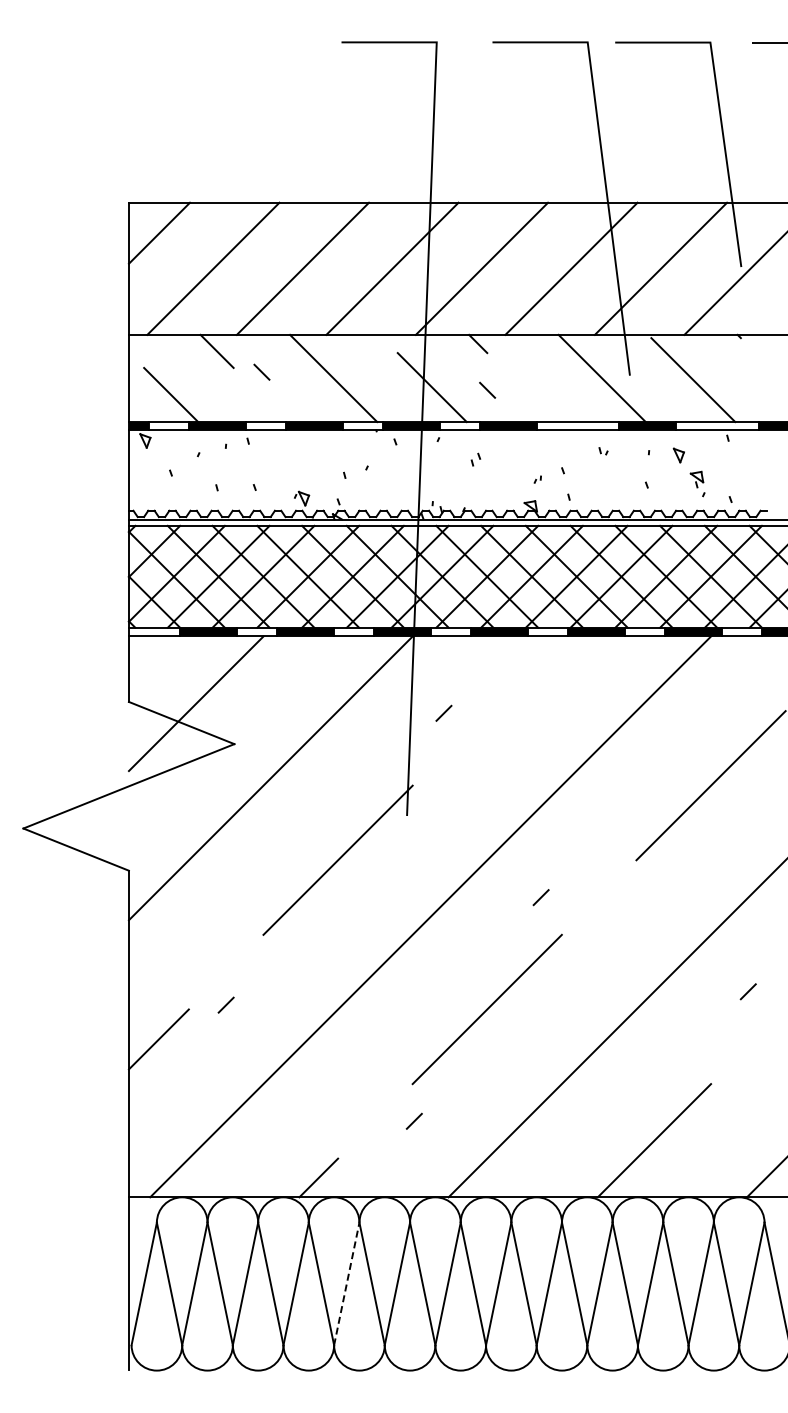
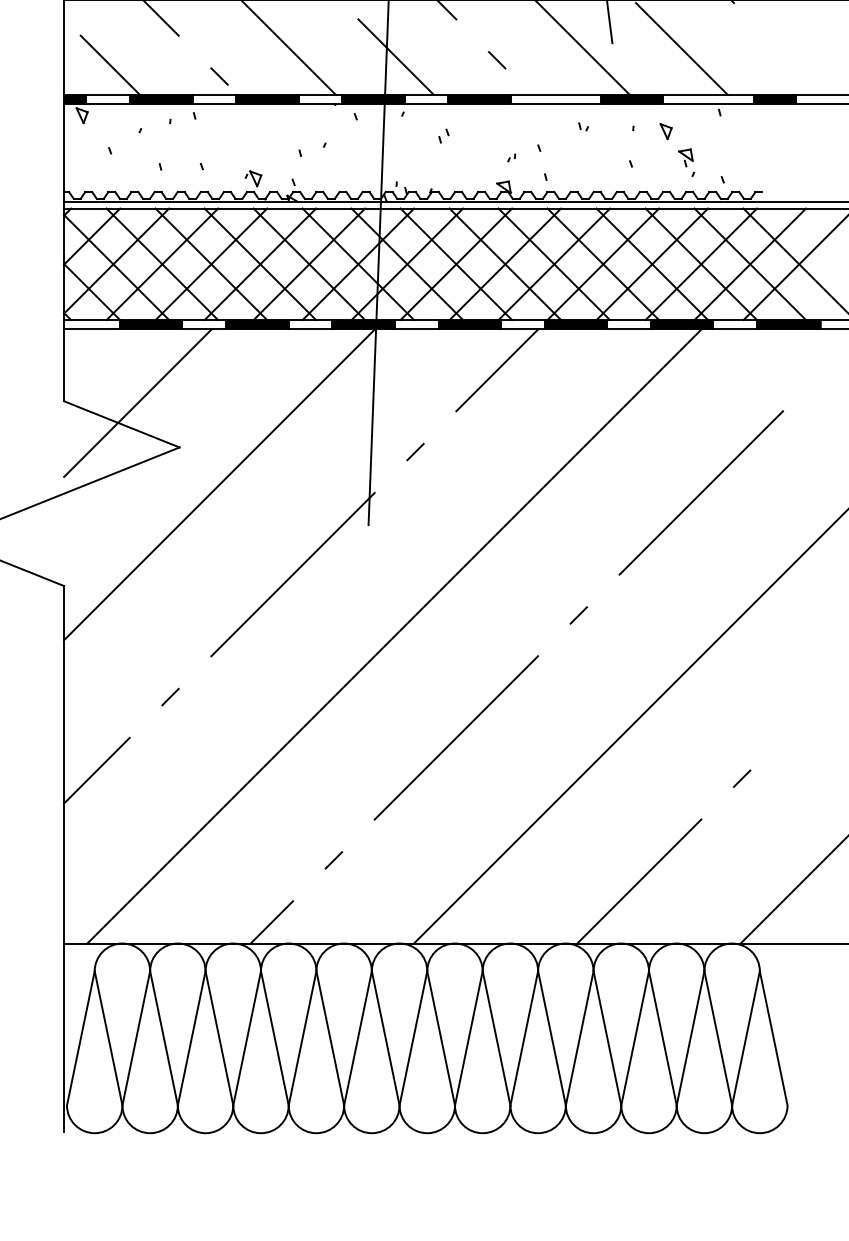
line: (261, 371) -> (219, 75), moved
line: (487, 389) -> (497, 59), moved
line: (524, 673) -> (497, 370), added
line: (443, 712) -> (414, 451), moved
line: (540, 897) -> (578, 615), moved
line: (747, 991) -> (741, 778), moved
line: (225, 1004) -> (169, 696), moved
line: (413, 1120) -> (332, 859), moved
line: (346, 1283) -> (302, 1037), dashed -> solid

